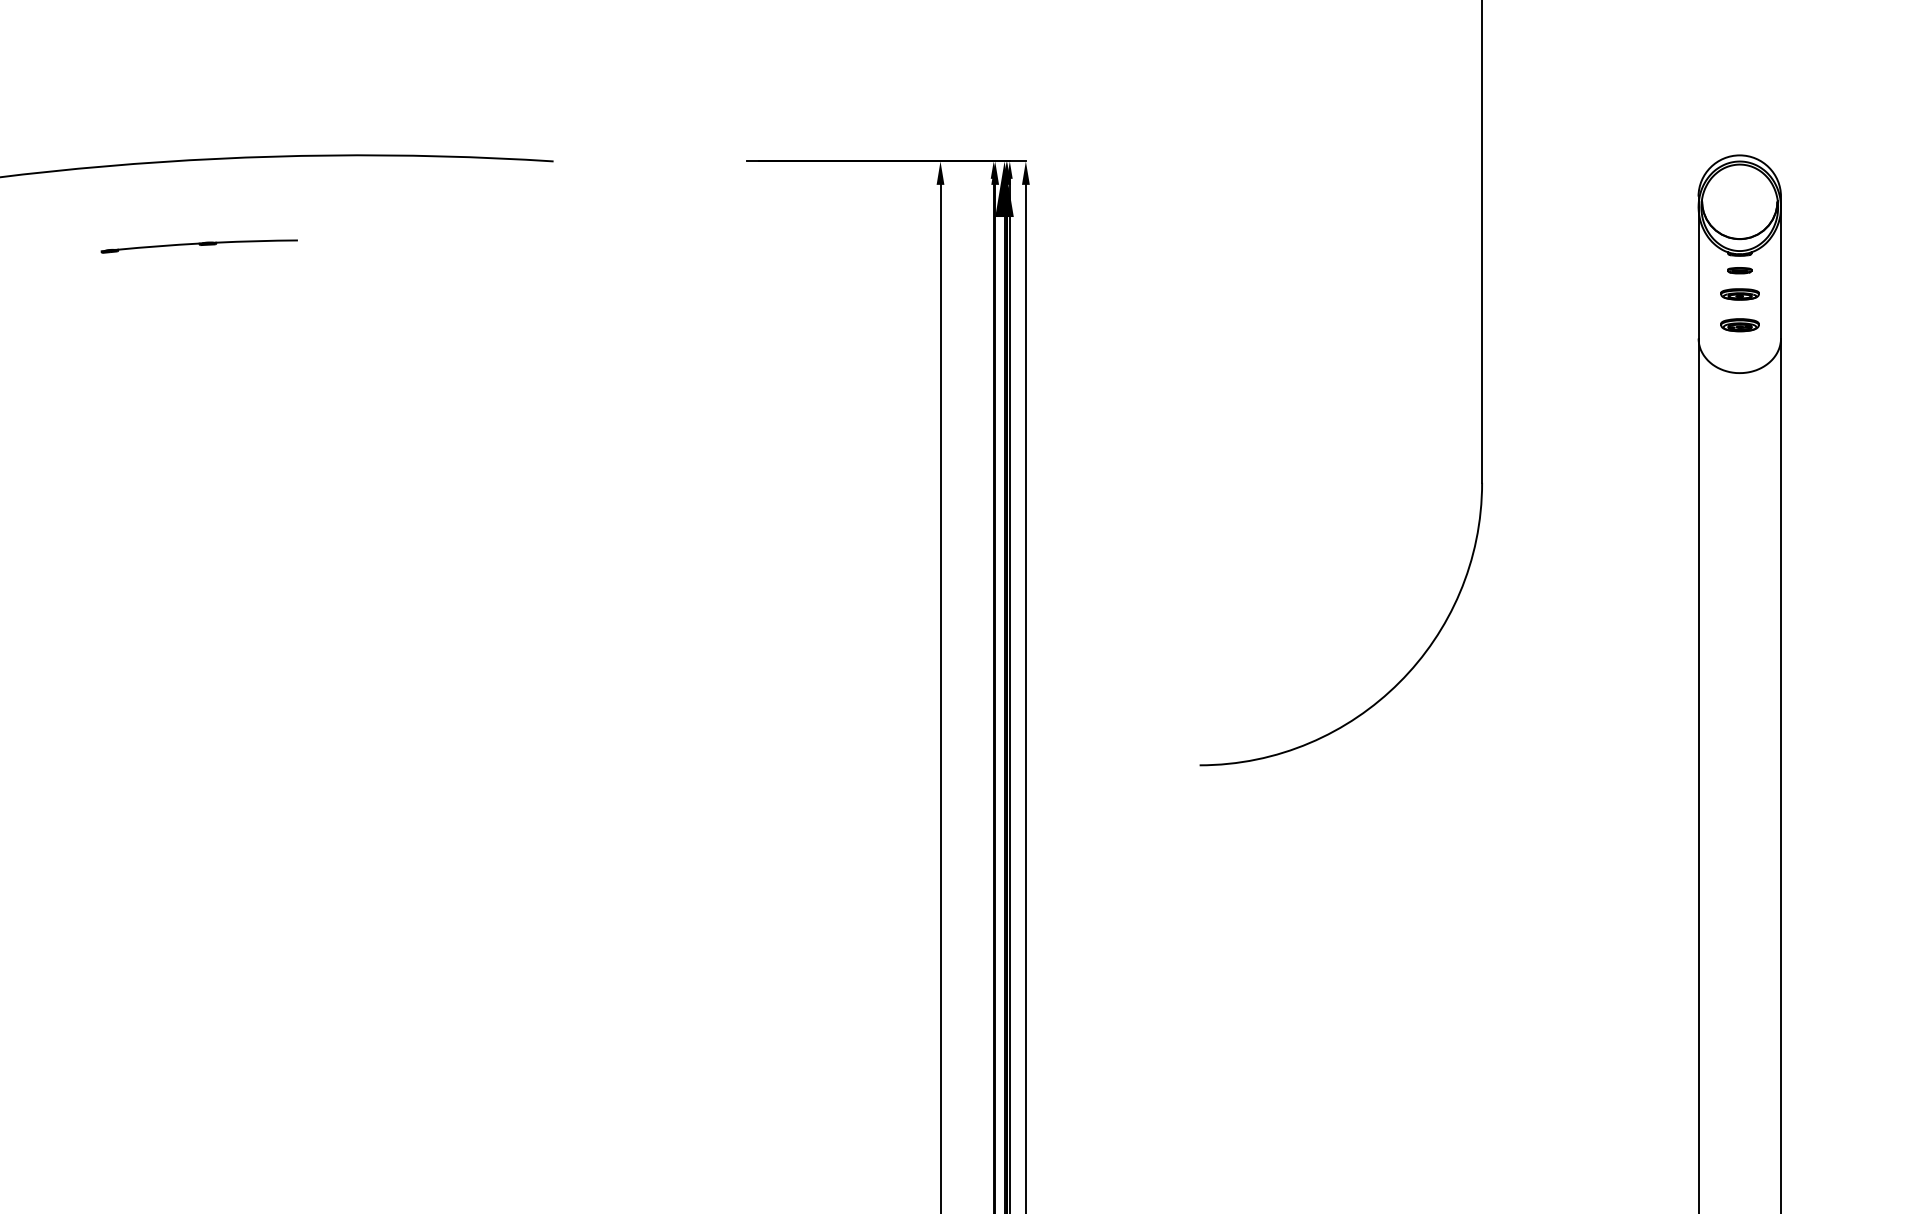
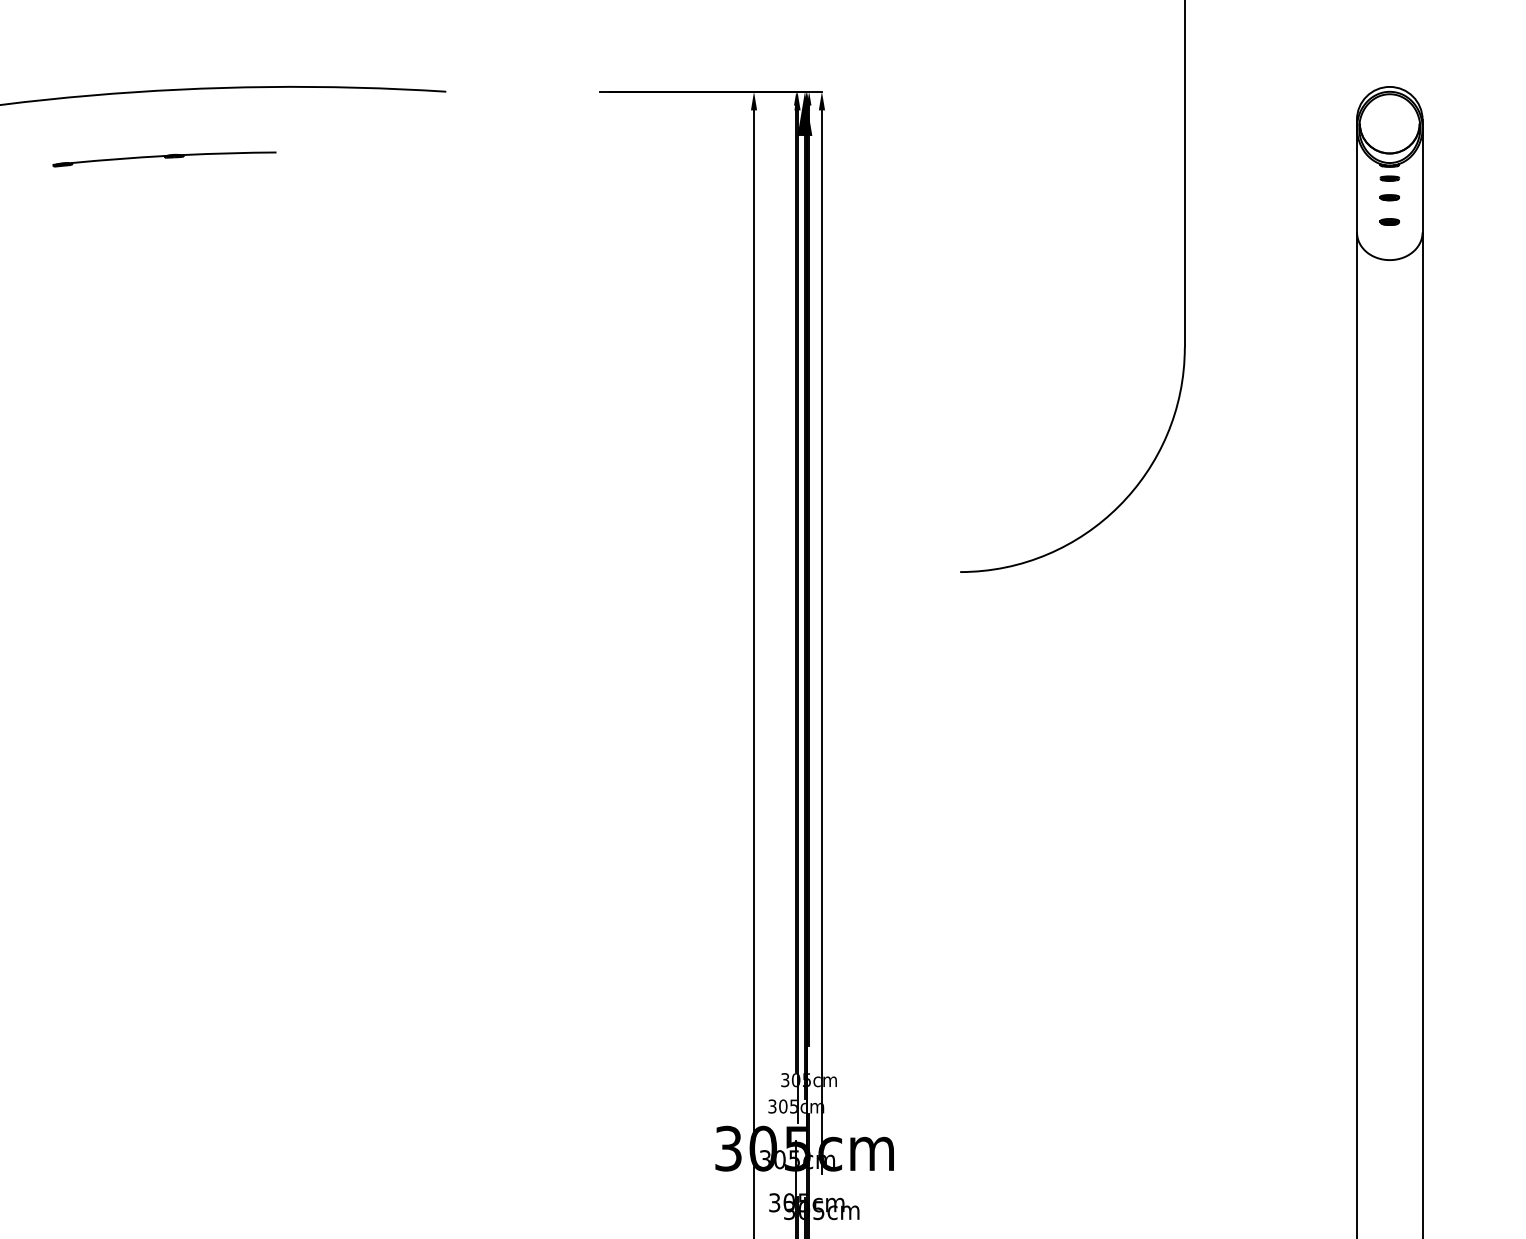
part: (199, 246) -> (164, 159), size x1.43
part: (1739, 294) -> (1389, 197), size x0.62
part: (1739, 324) -> (1389, 221), size x0.62

